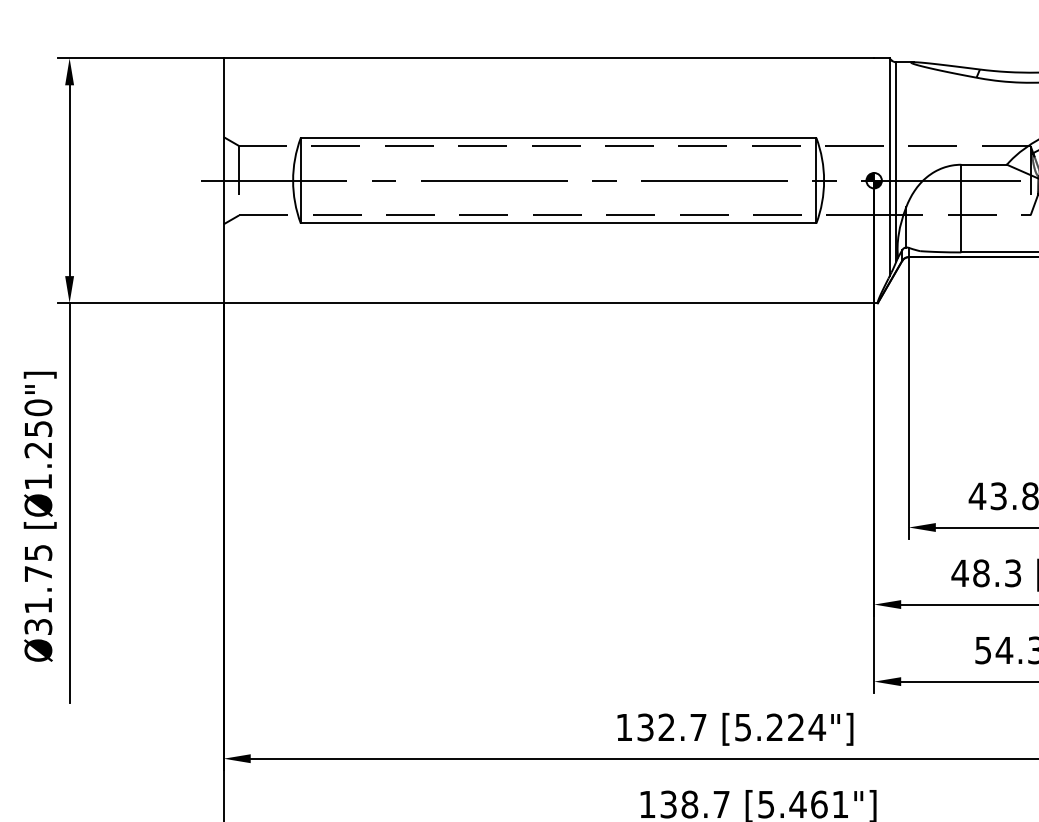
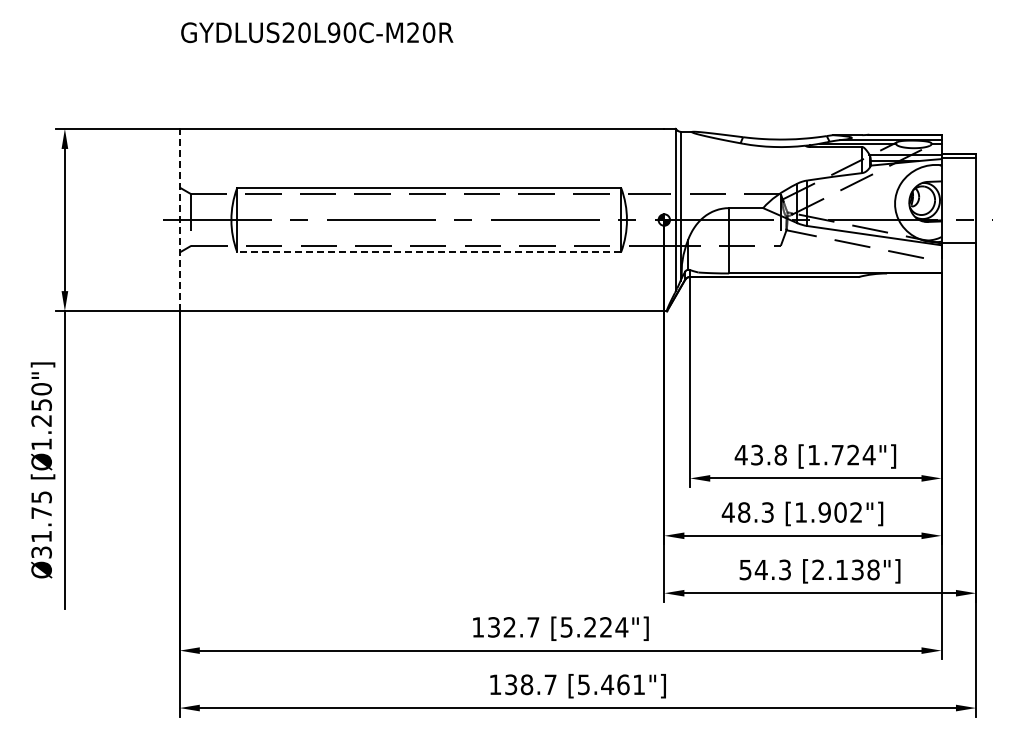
line: (223, 179) -> (179, 219), solid -> dashed
line: (557, 222) -> (428, 251), solid -> dashed

